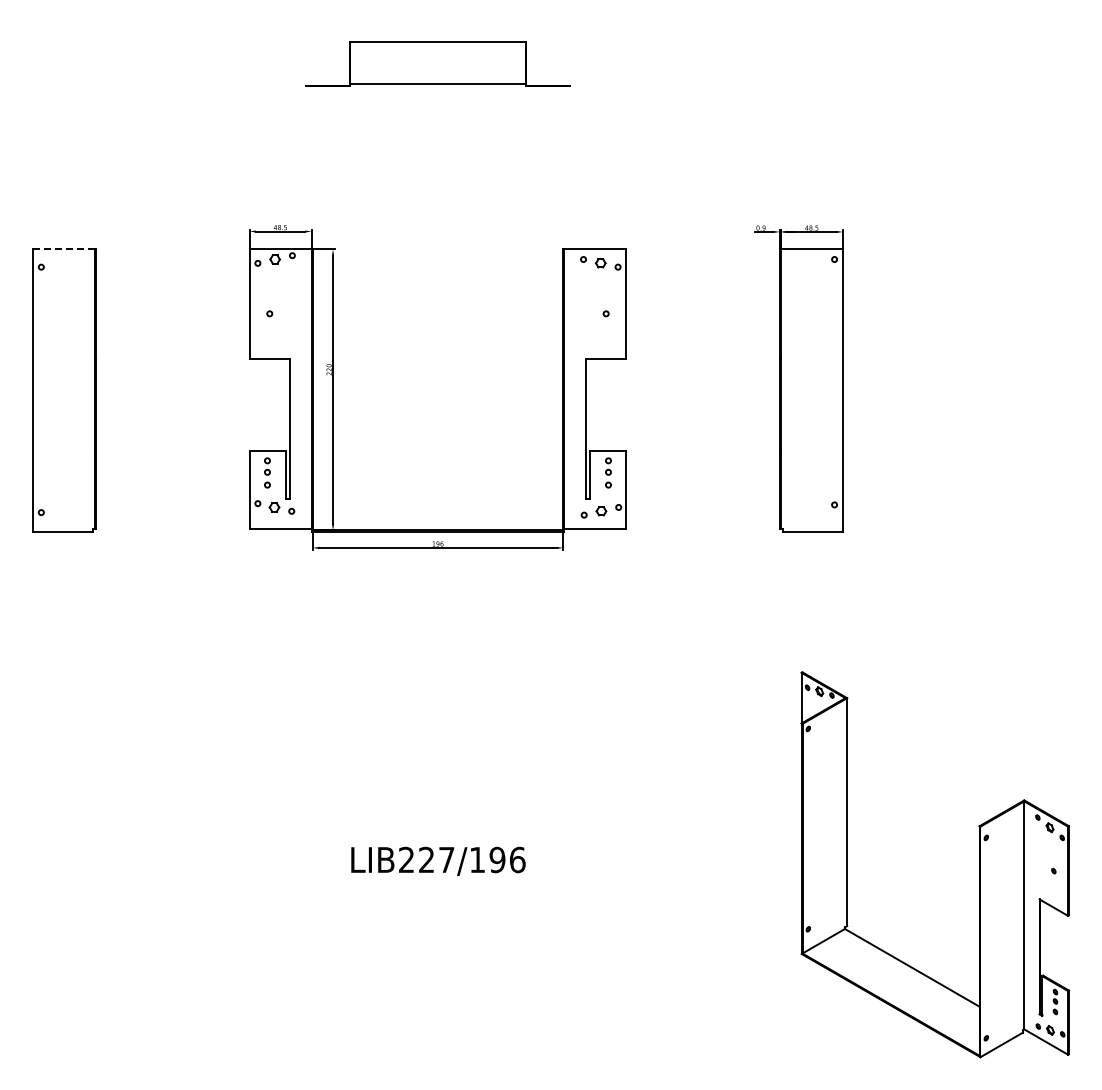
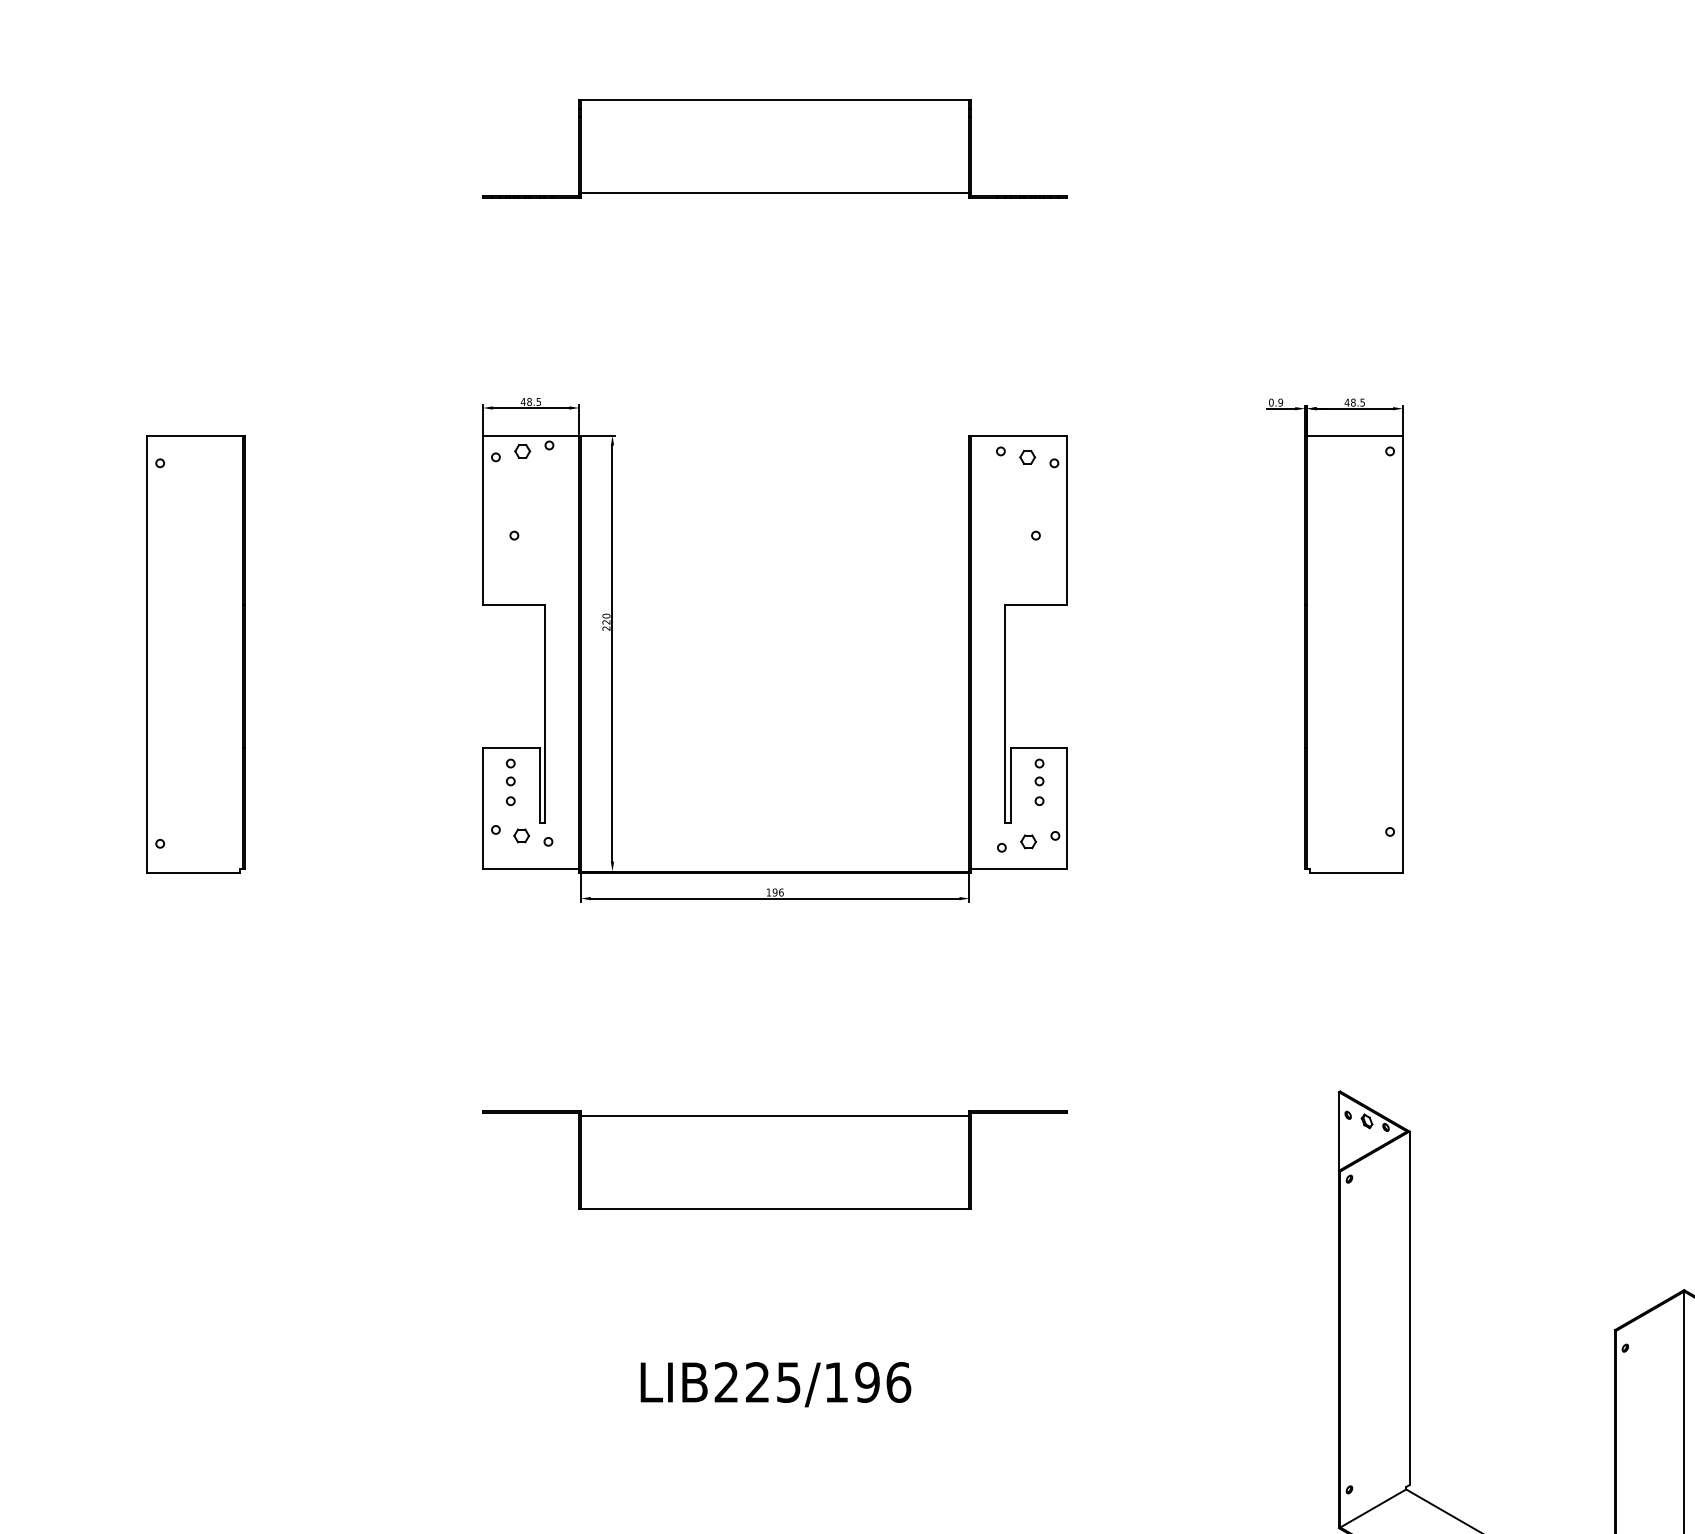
part: (437, 64) -> (774, 149), size x1.43
line: (64, 249) -> (196, 435), dashed -> solid
part: (437, 716) -> (774, 1159), added
text: (446, 860) -> (788, 1383), LIB227/196 -> LIB225/196

